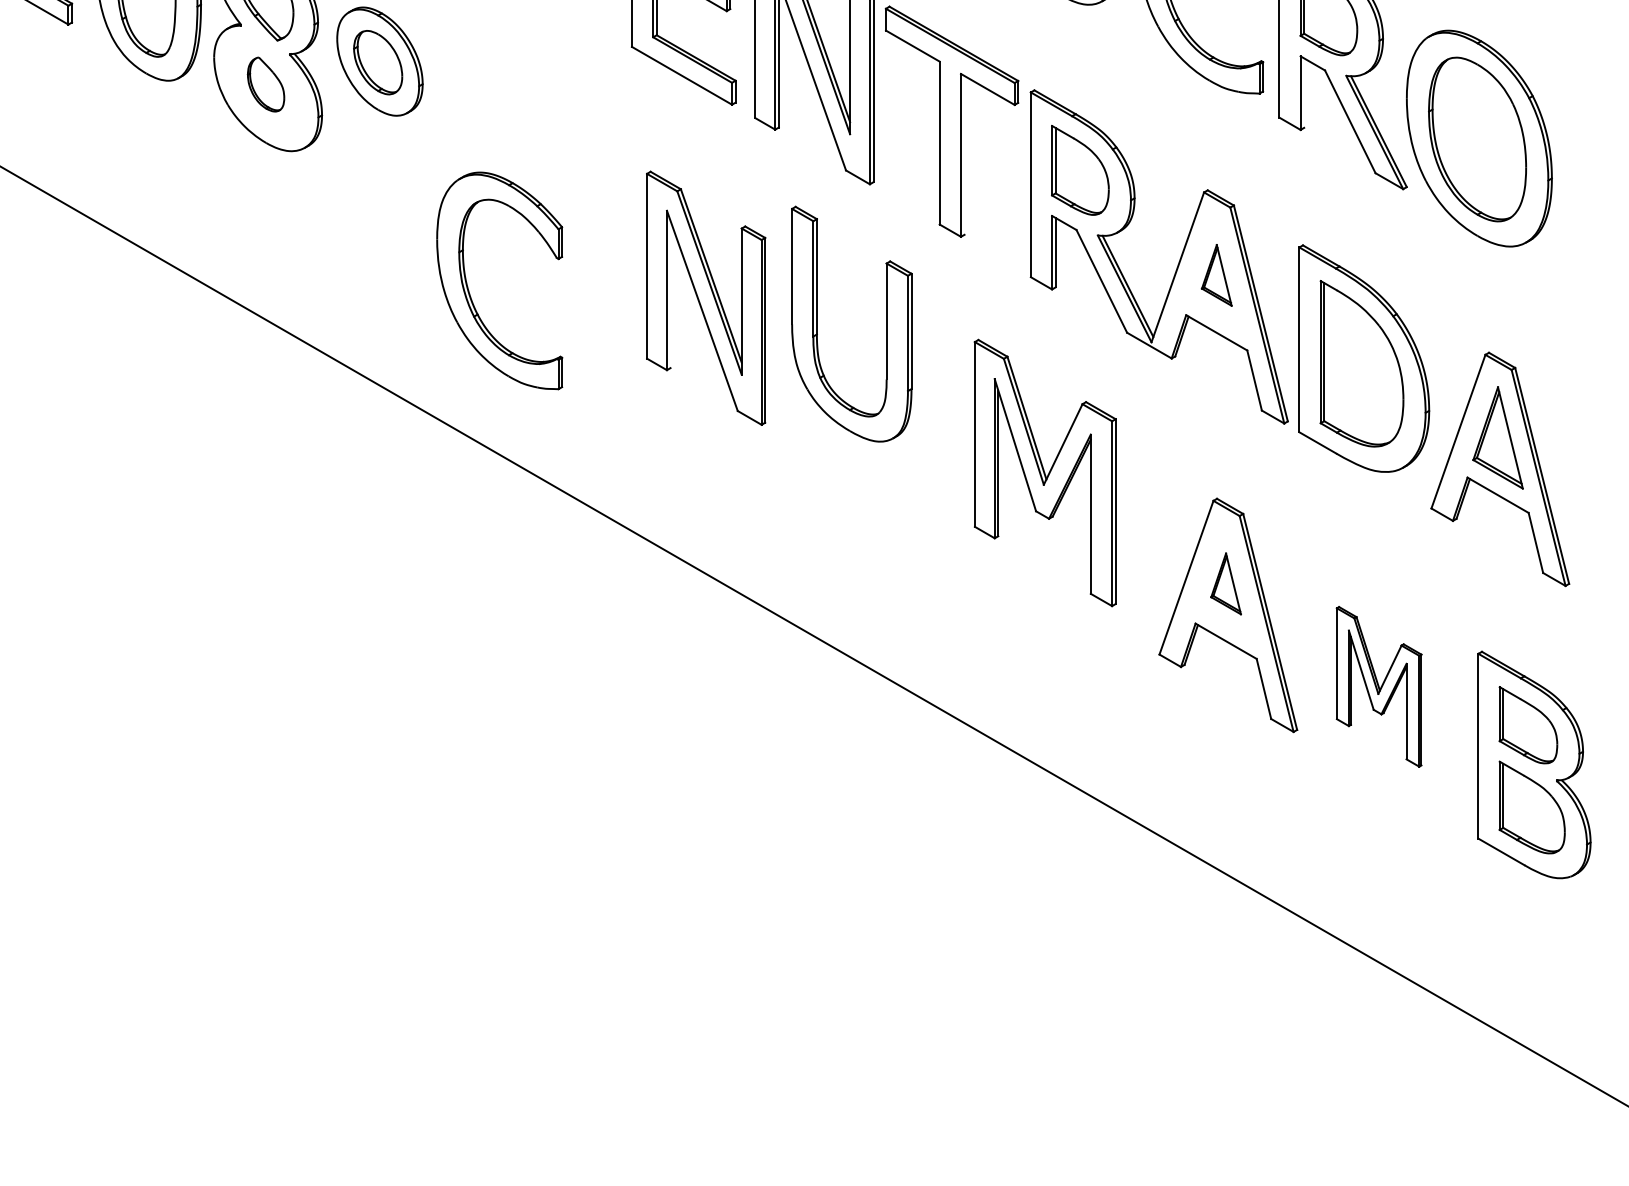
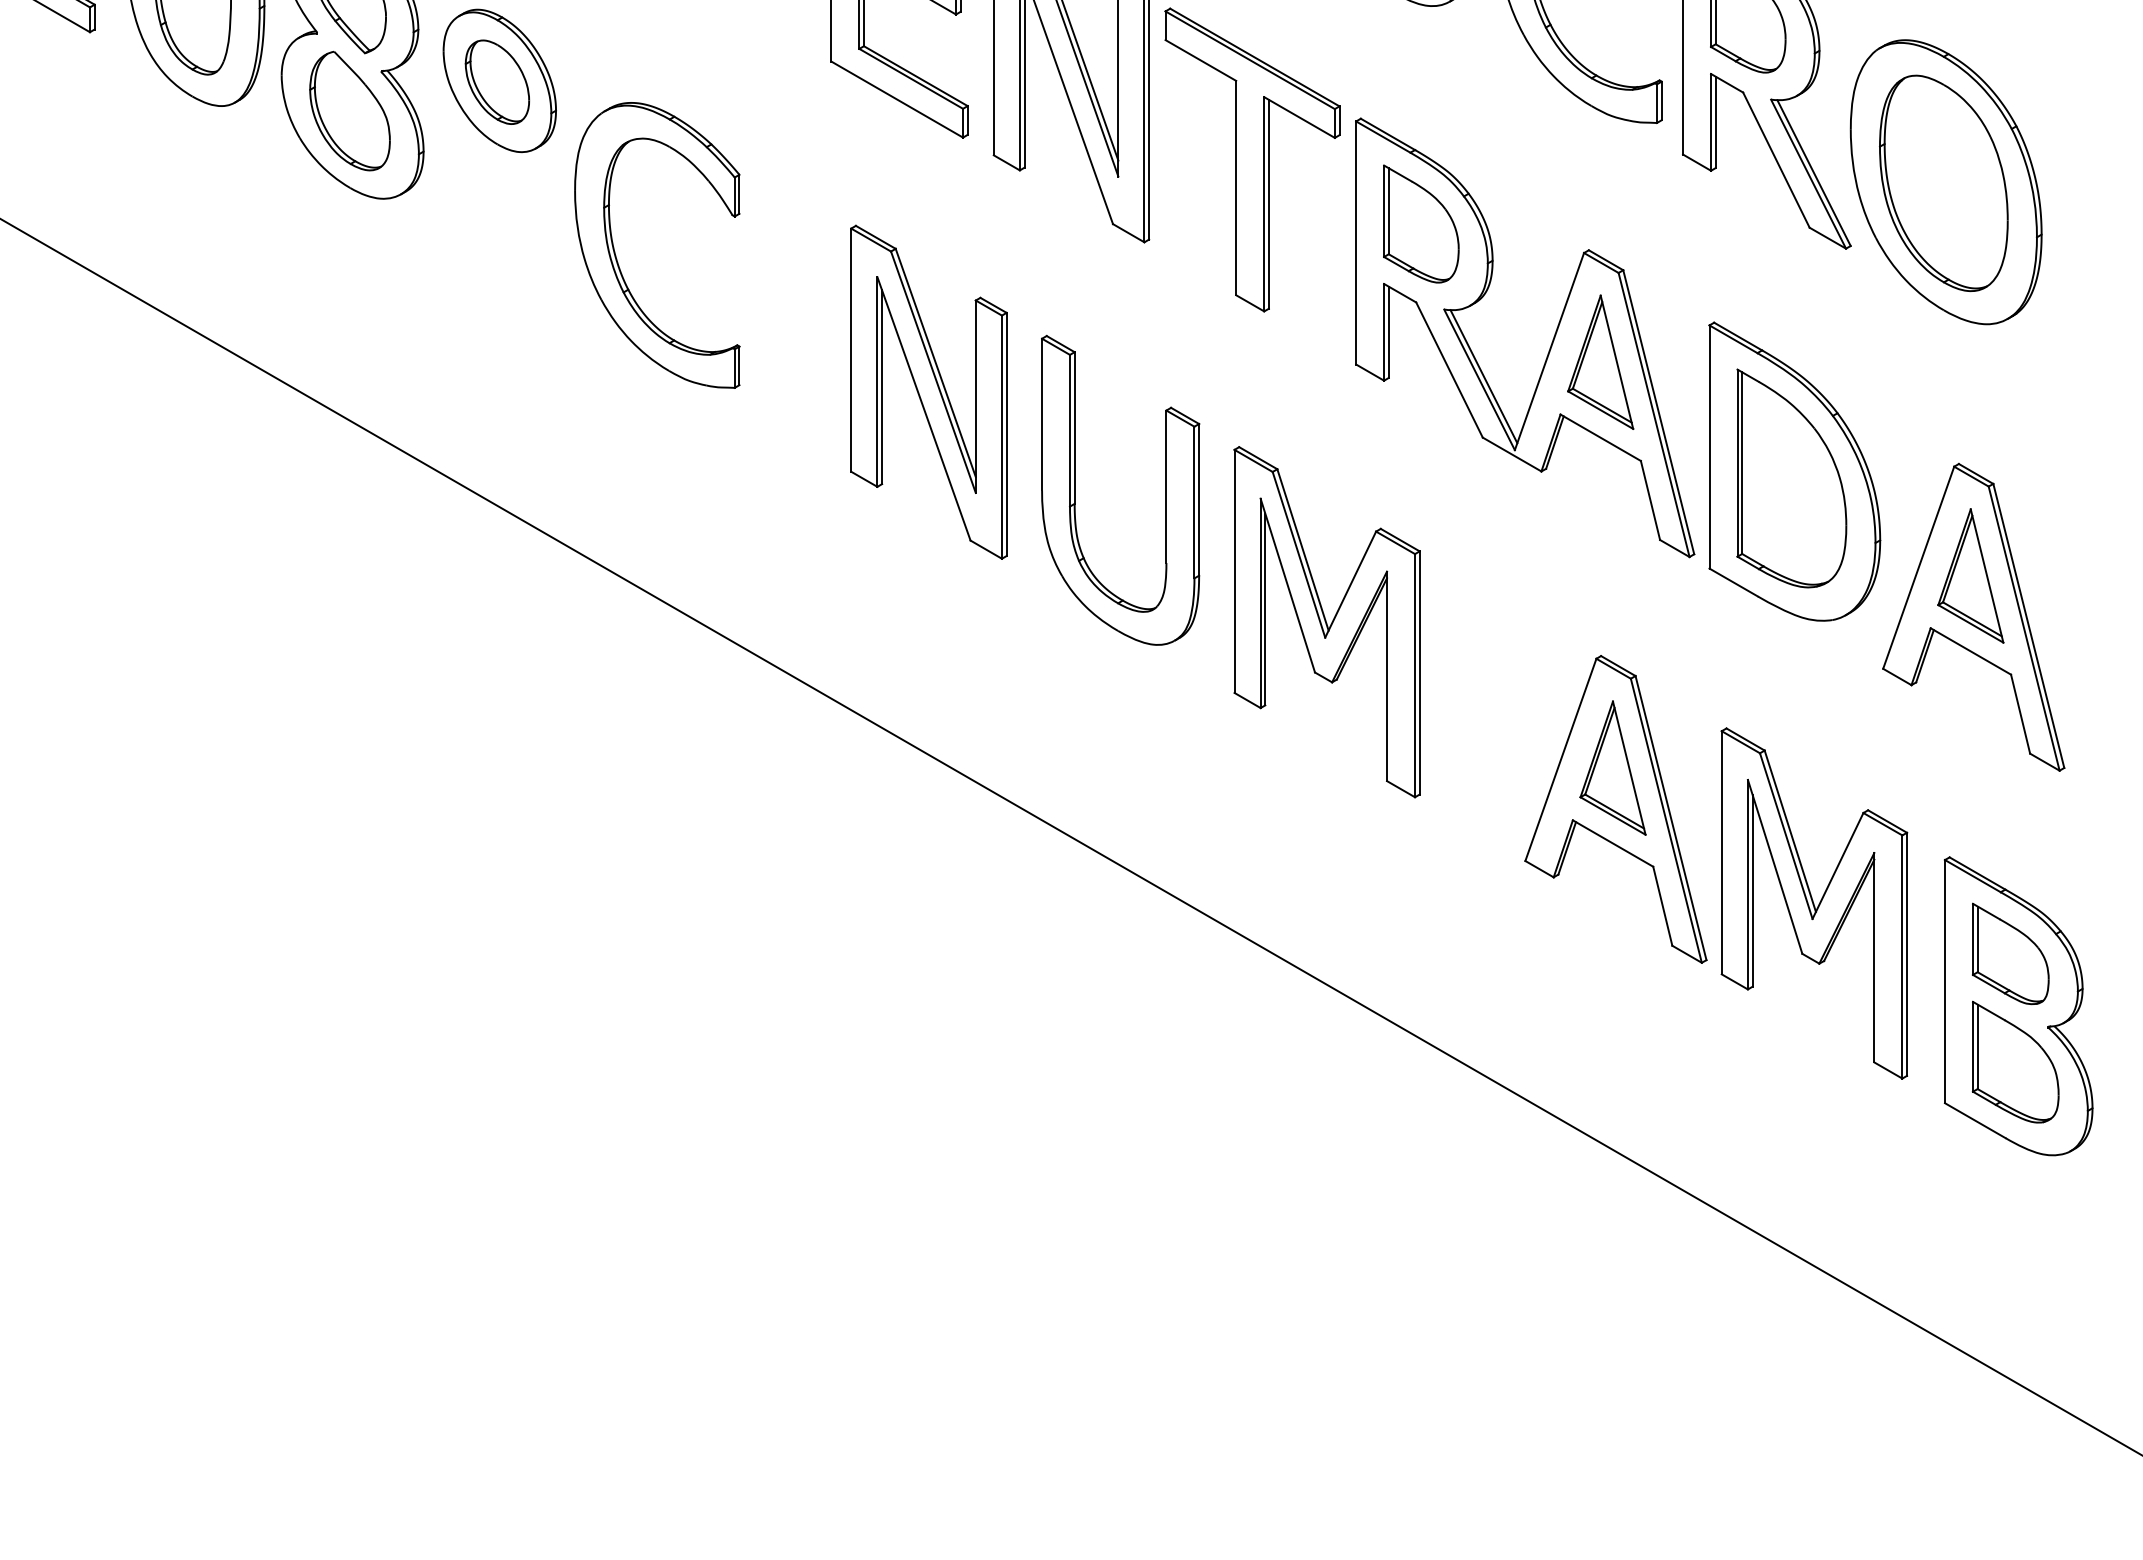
part: (265, 84) -> (349, 110), size x1.67
line: (1304, 93) -> (1715, 122), added
line: (964, 154) -> (1268, 203), added
part: (1216, 274) -> (1600, 361), size x1.67
part: (468, 288) -> (616, 255), moved
line: (670, 294) -> (882, 387), added
part: (817, 323) -> (1075, 489), moved
part: (1044, 473) -> (1326, 622), moved
part: (1225, 583) -> (1612, 767), size x1.67
part: (1379, 686) -> (1814, 903), size x1.67

